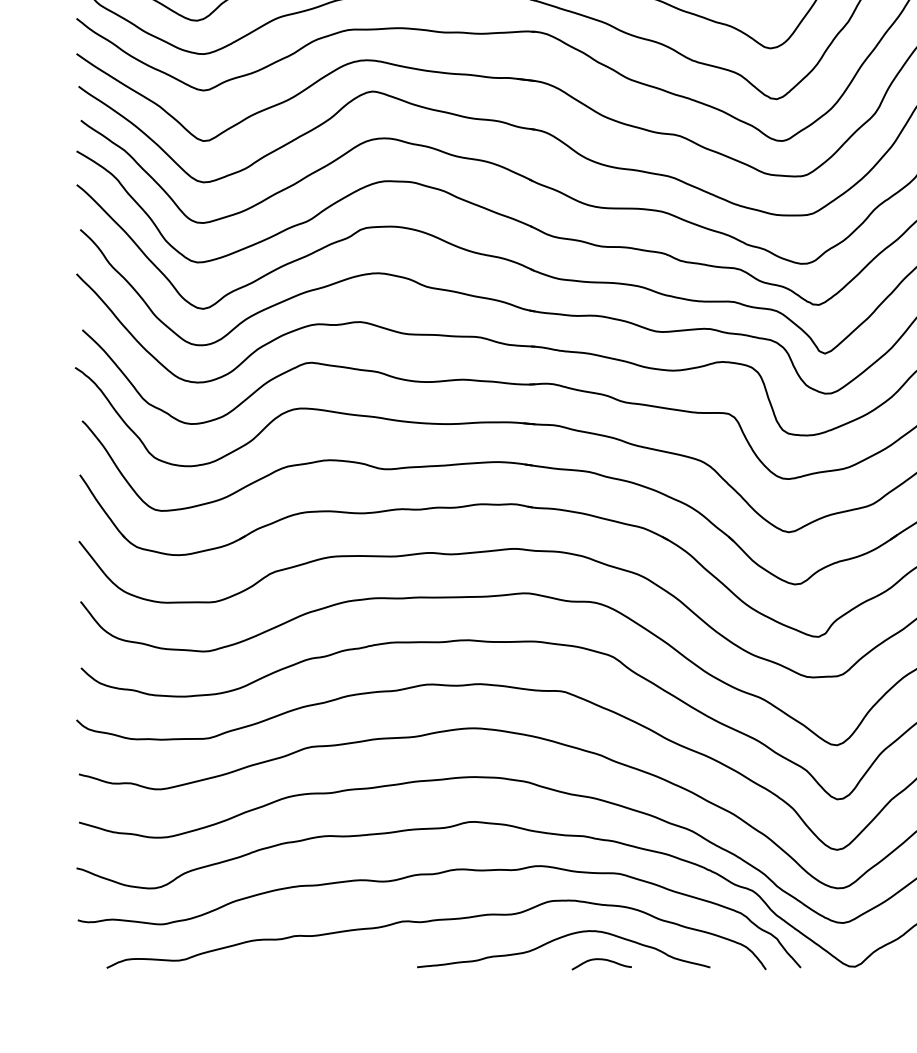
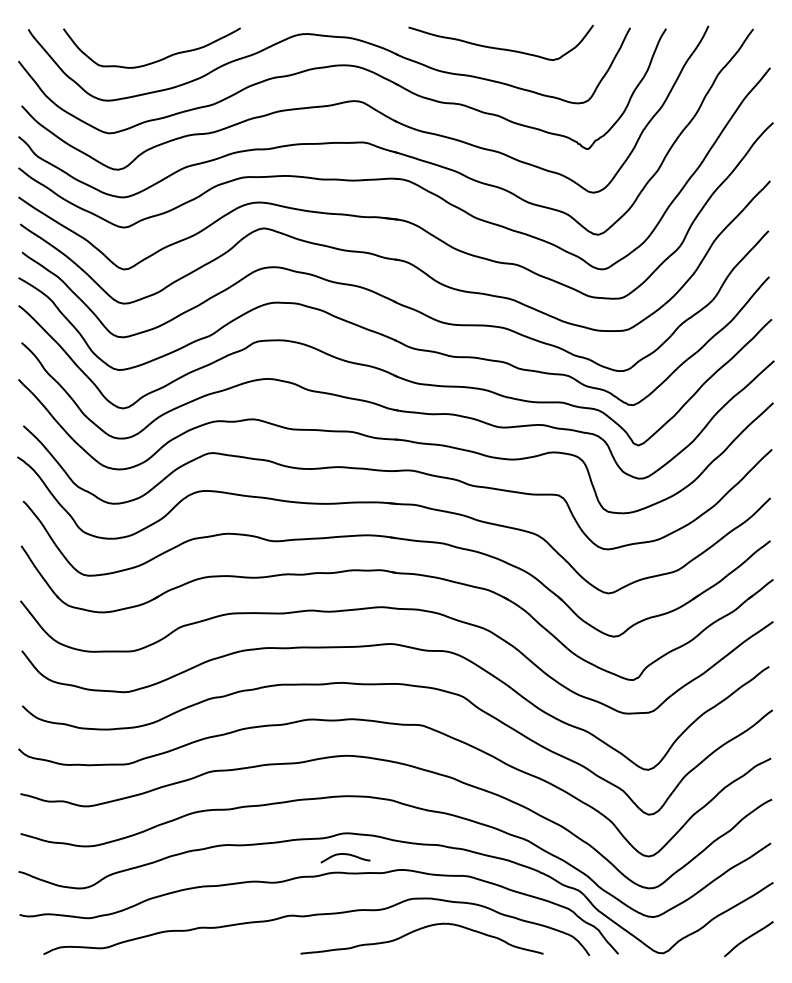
curve: (602, 960) -> (346, 855), moved

